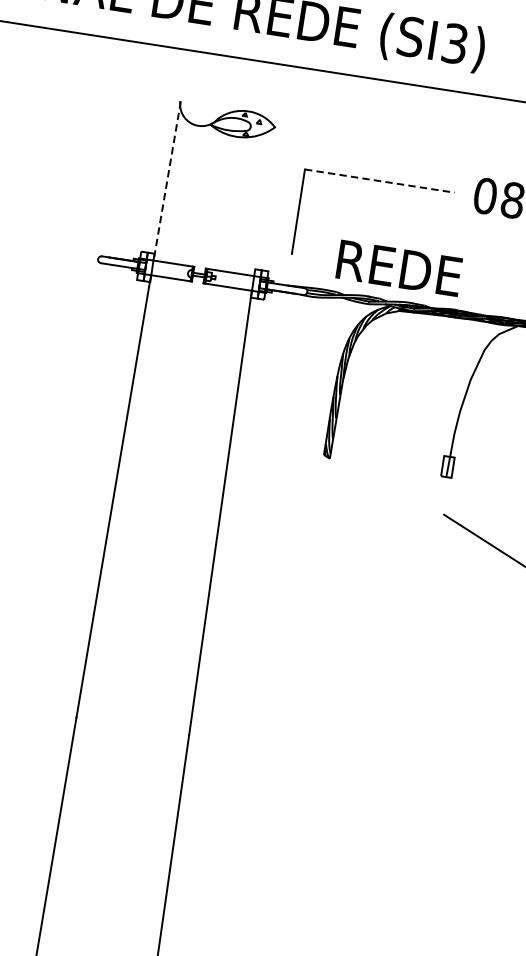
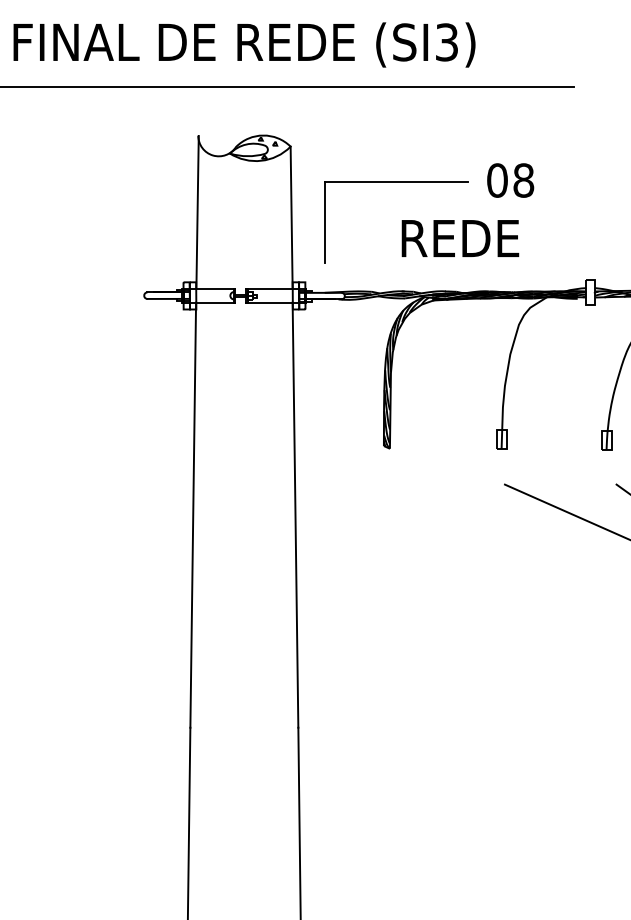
line: (379, 180) -> (396, 181), dashed -> solid
line: (167, 181) -> (197, 212), dashed -> solid
line: (264, 201) -> (291, 217), added
text: (399, 268) -> (460, 238), moved

